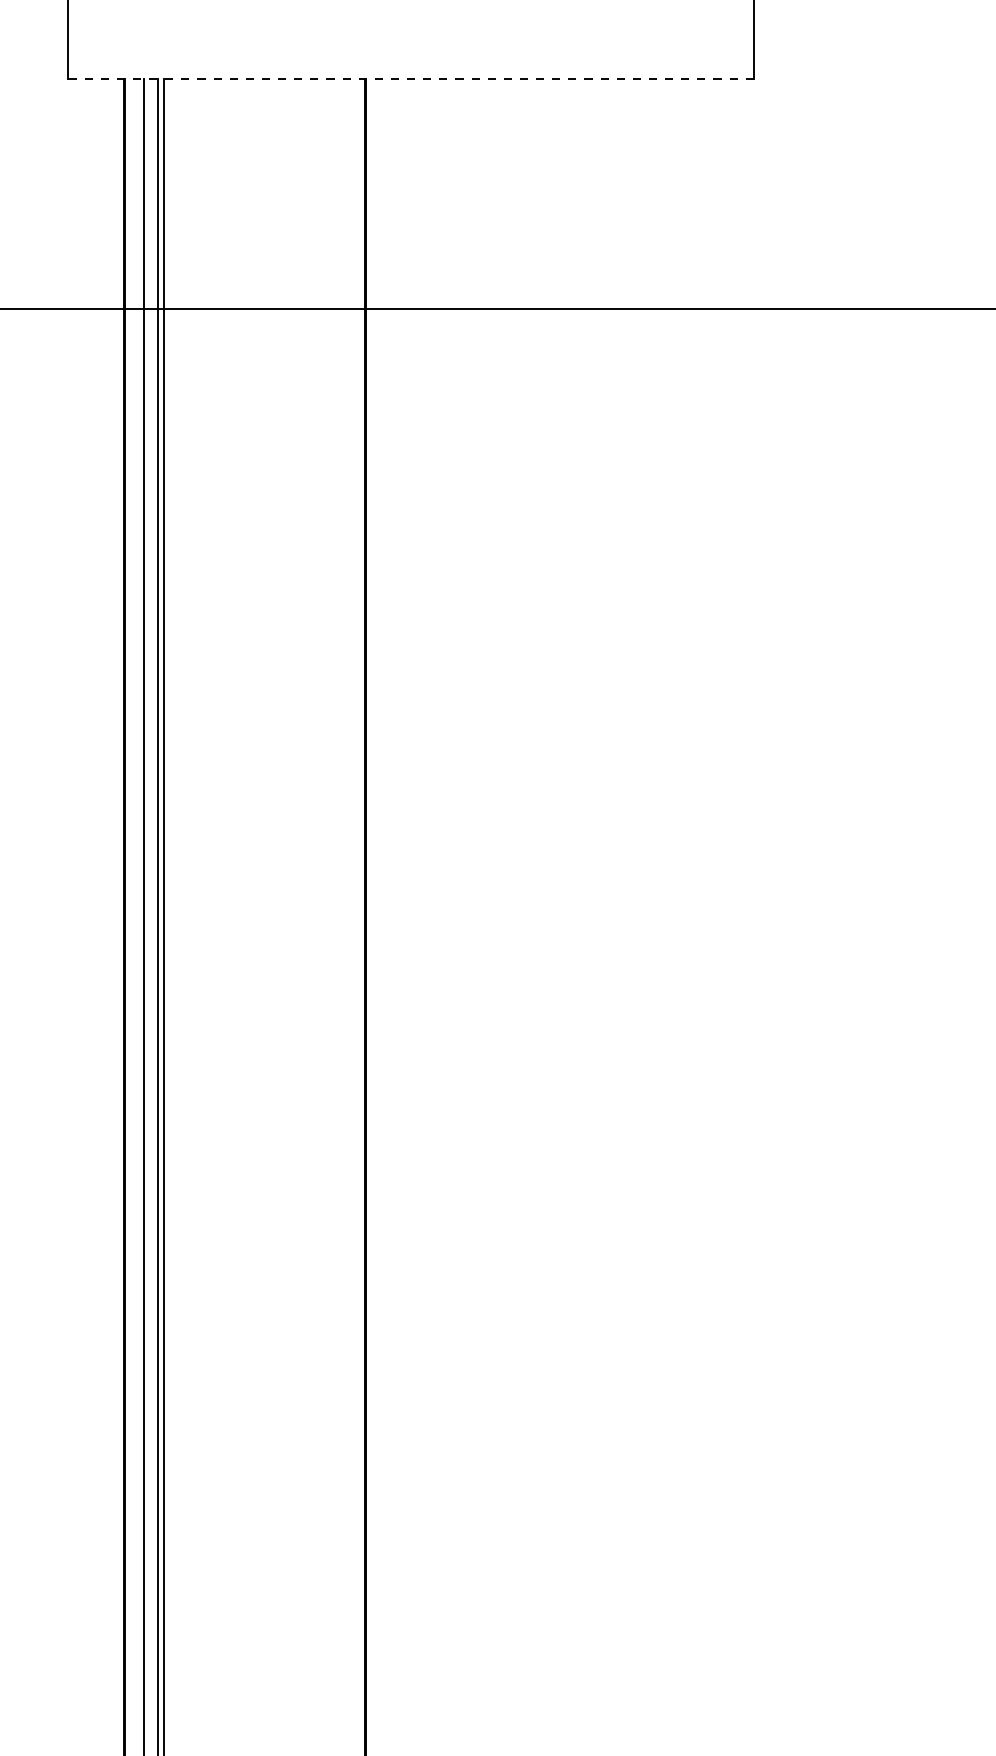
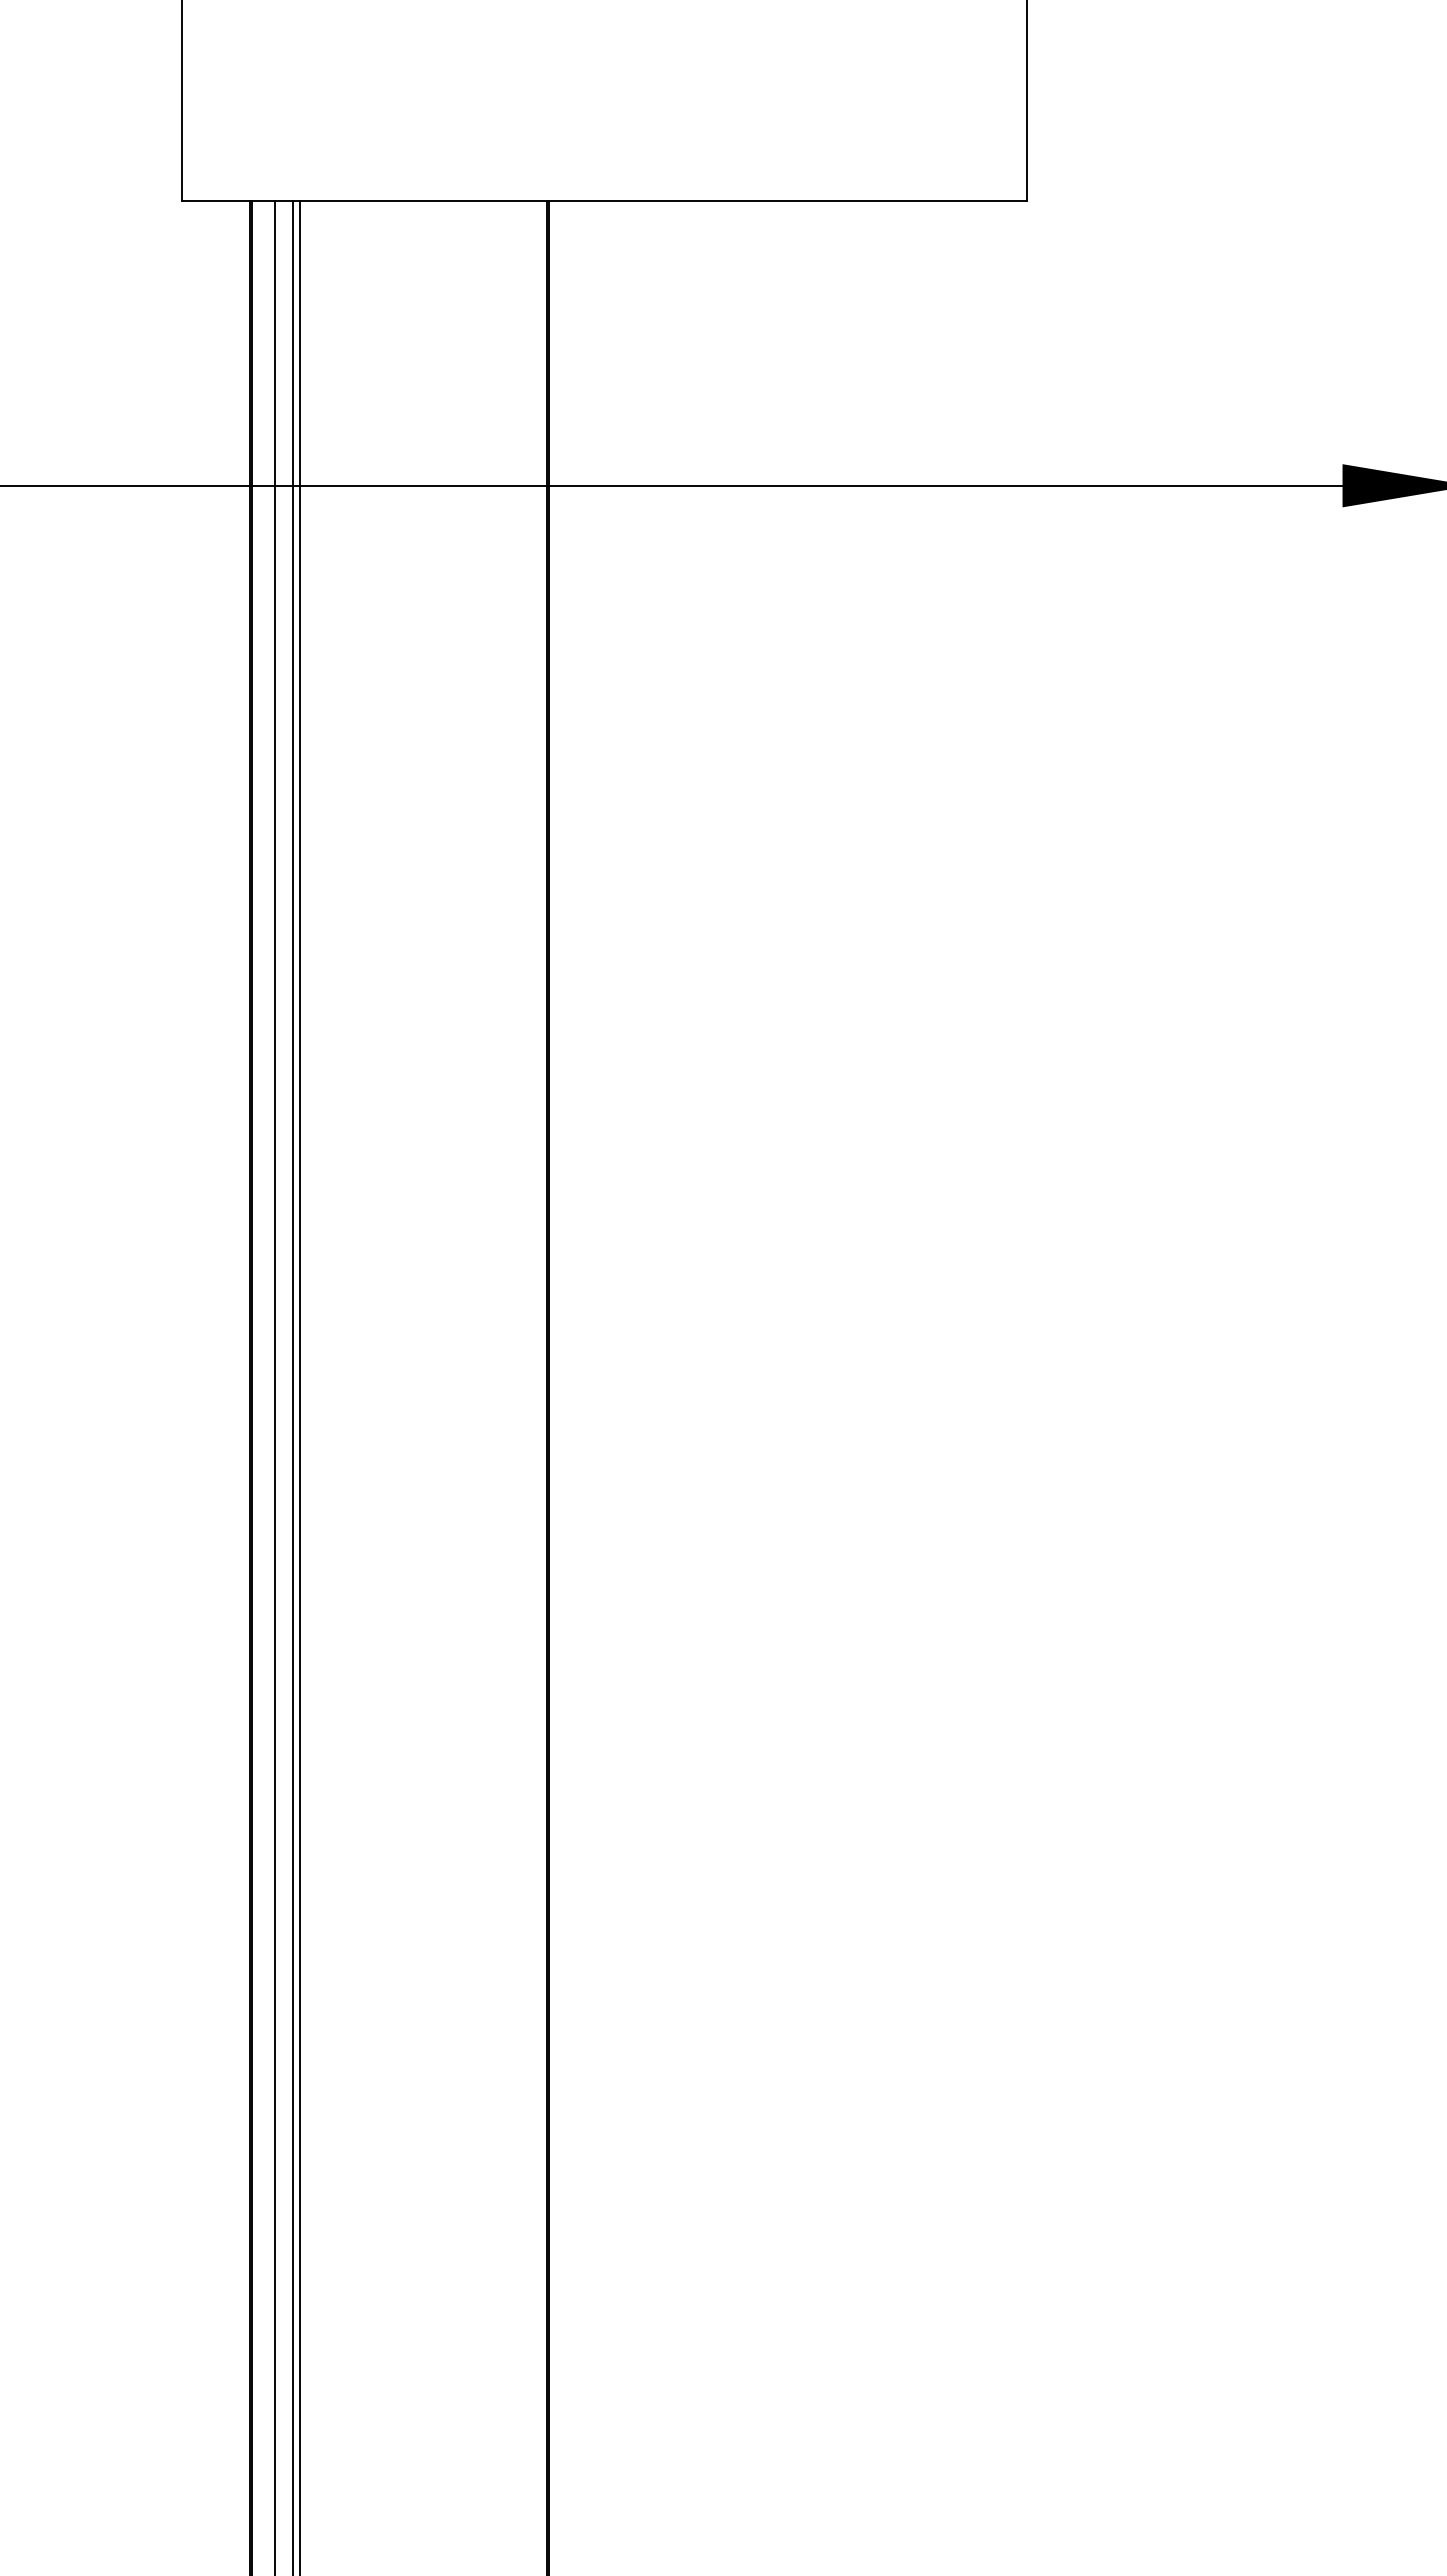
line: (411, 79) -> (604, 201), dashed -> solid

